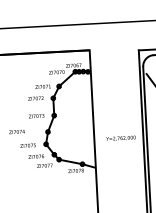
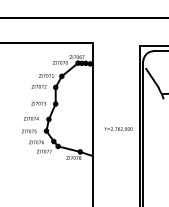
text: (17, 131) -> (31, 118), moved

